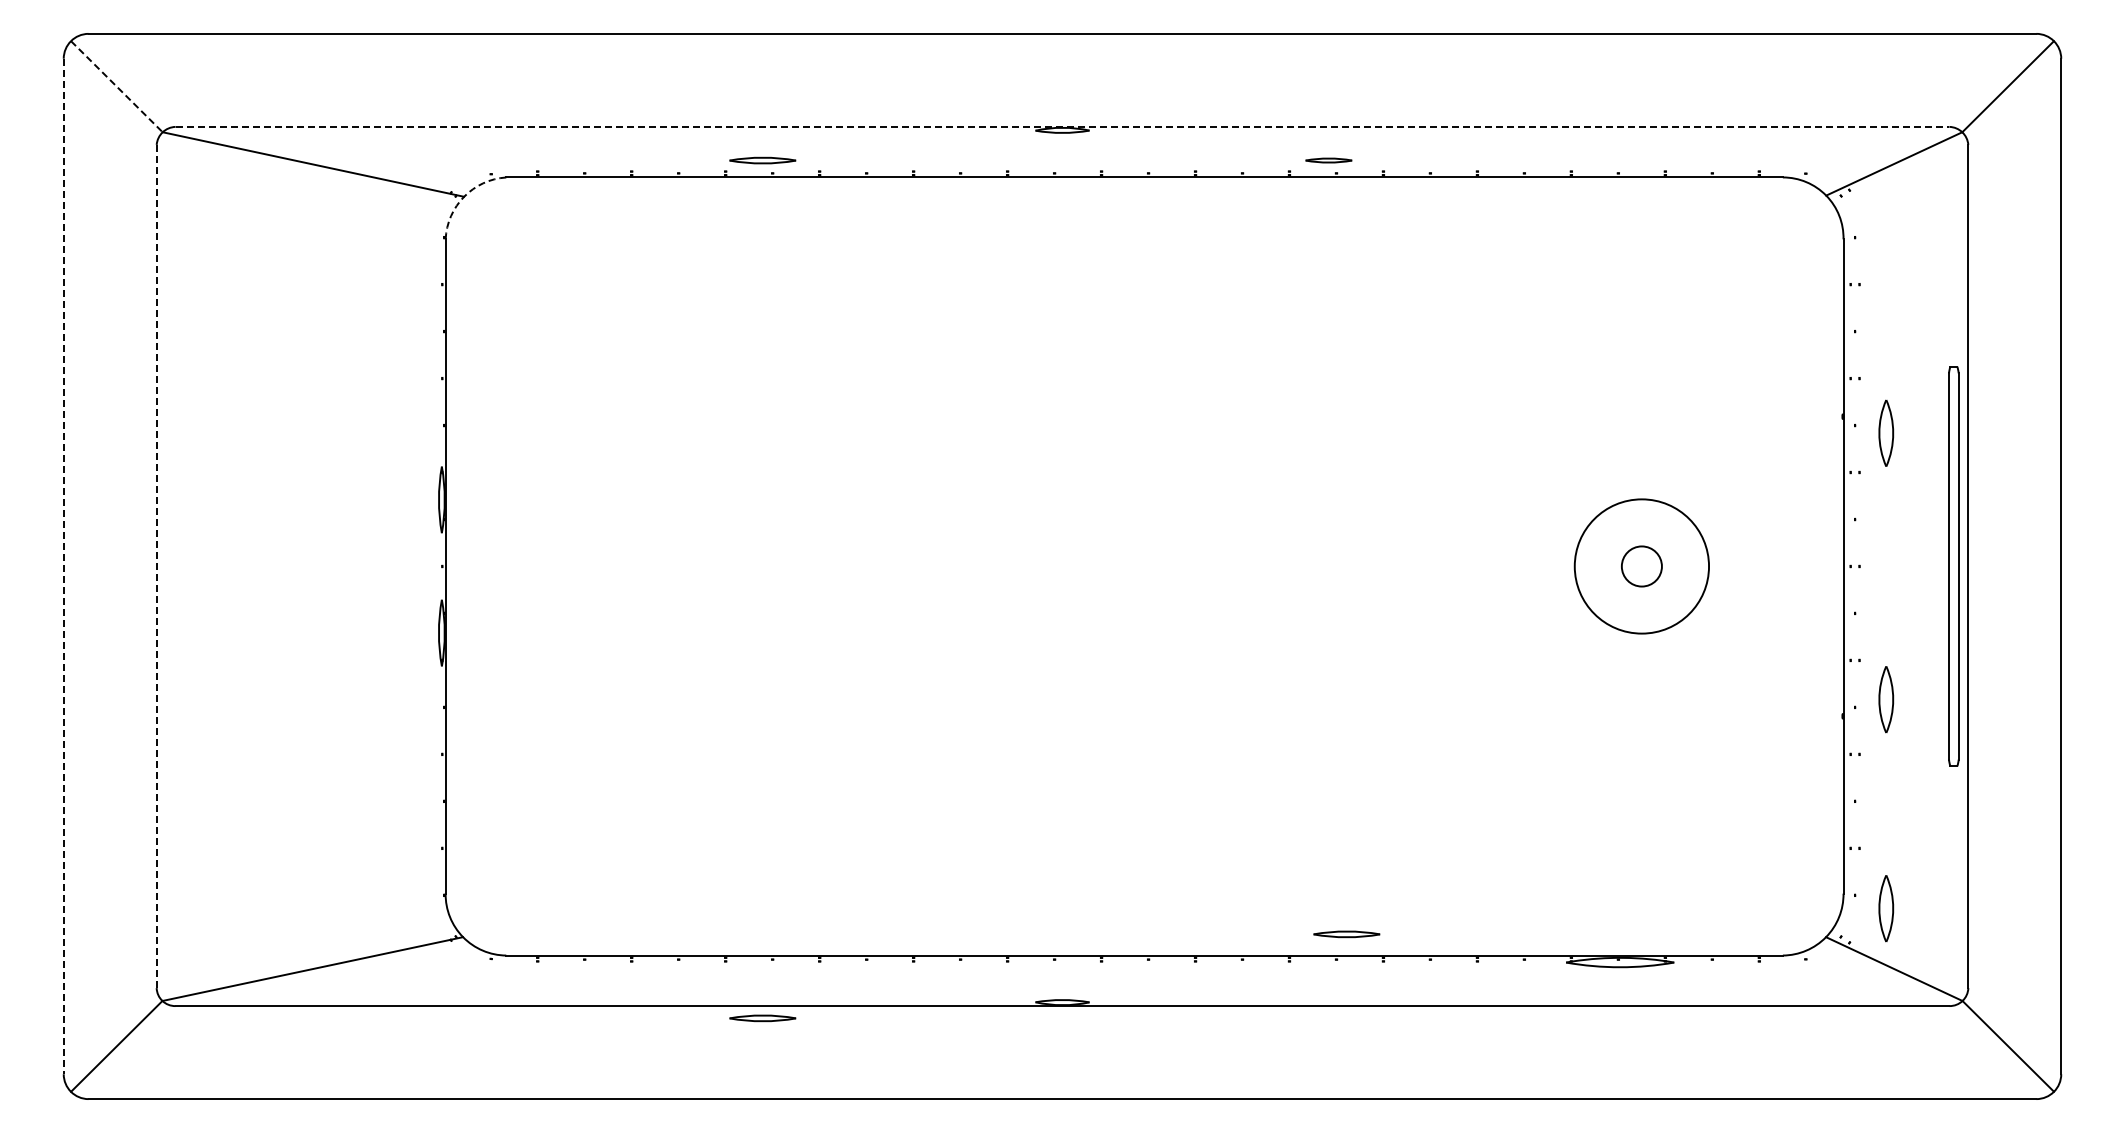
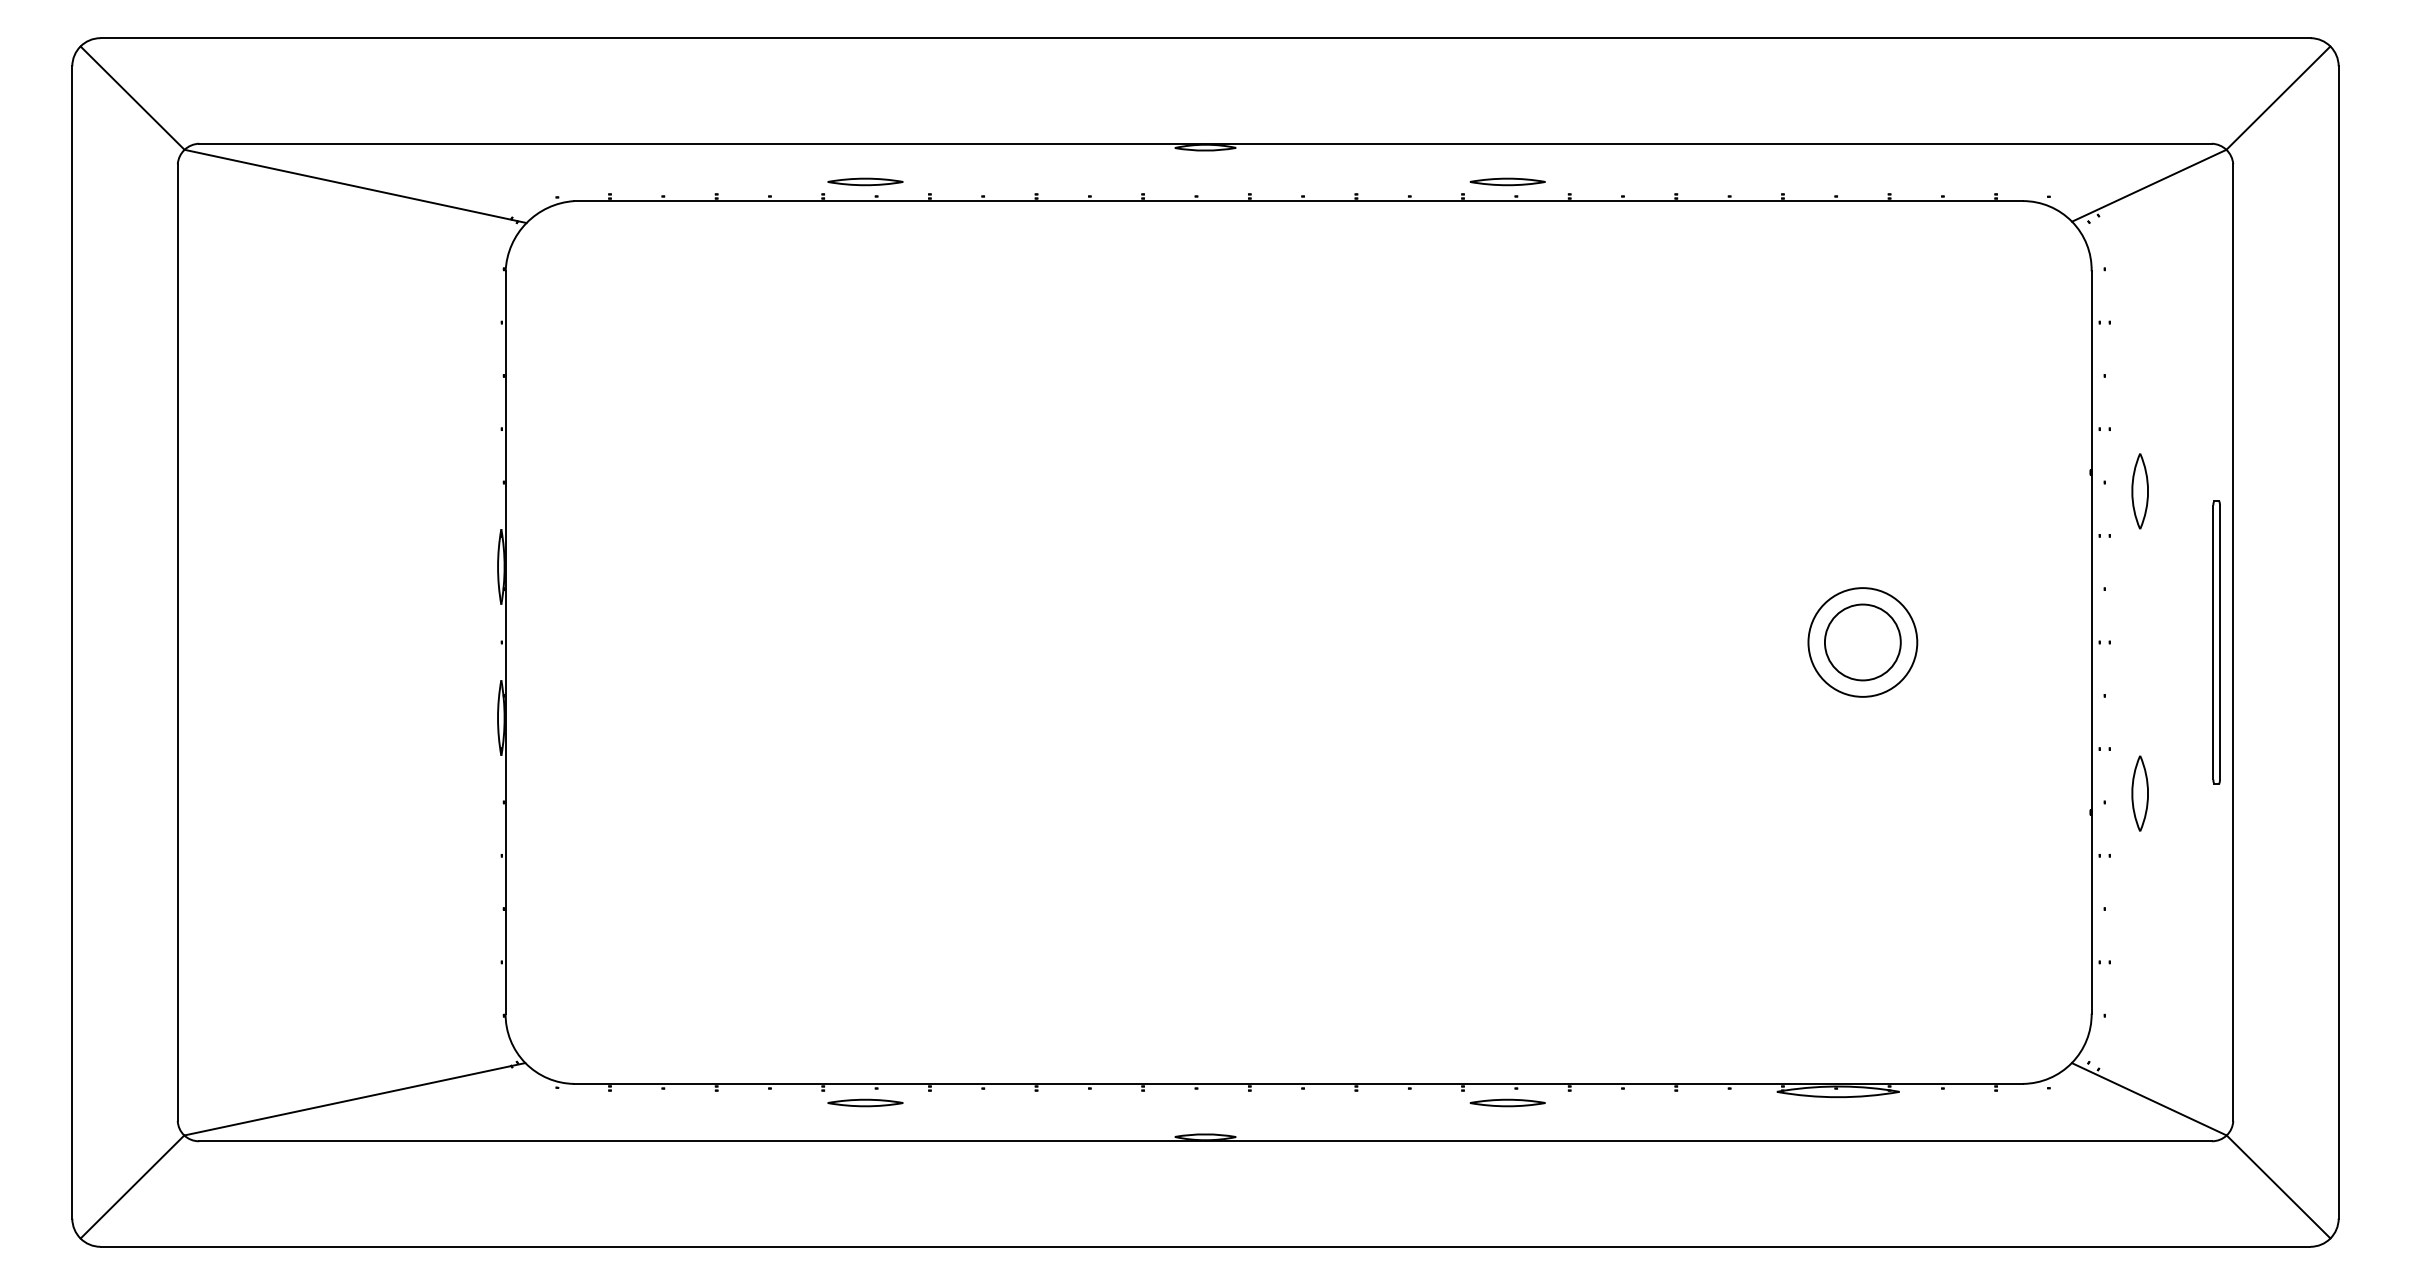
line: (116, 86) -> (132, 97), dashed -> solid
line: (1062, 126) -> (1205, 143), dashed -> solid
part: (1328, 160) -> (1507, 181), size x1.43
arc: (464, 196) -> (527, 222), dashed -> solid
line: (63, 566) -> (72, 642), dashed -> solid
line: (156, 566) -> (177, 642), dashed -> solid
circle: (1641, 566) -> (1862, 642), size x0.71
circle: (1641, 566) -> (1862, 642), size x1.67
part: (1953, 566) -> (2216, 642), size x0.62
part: (1886, 908) -> (2140, 1030), removed
part: (1346, 934) -> (1507, 1103), moved
part: (762, 1018) -> (865, 1103), moved

